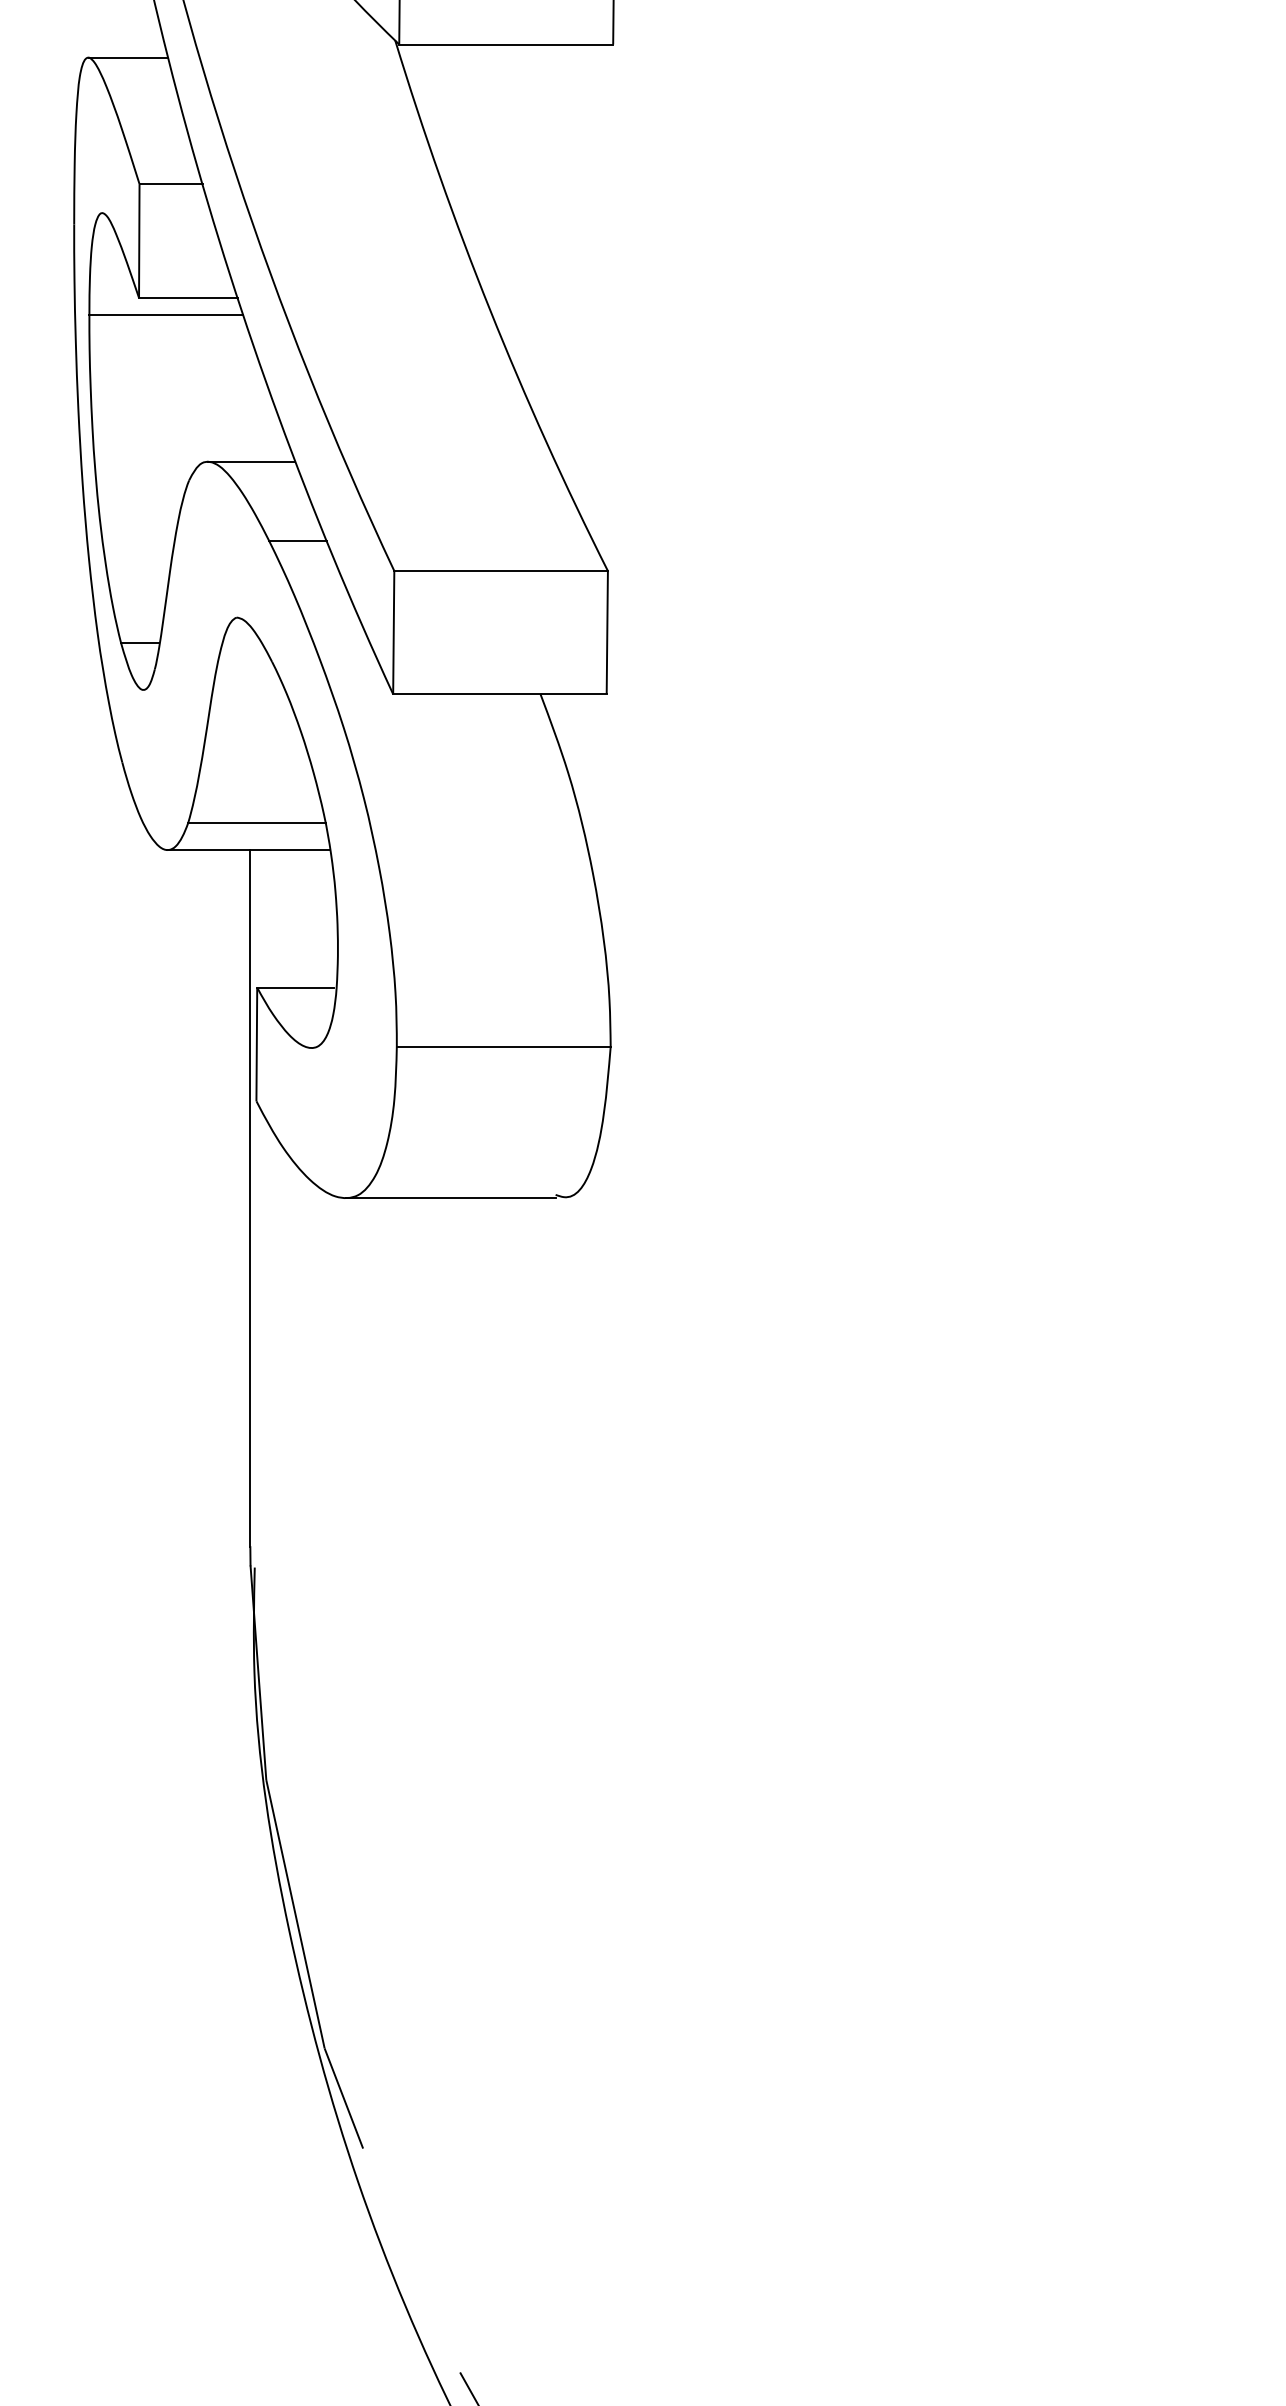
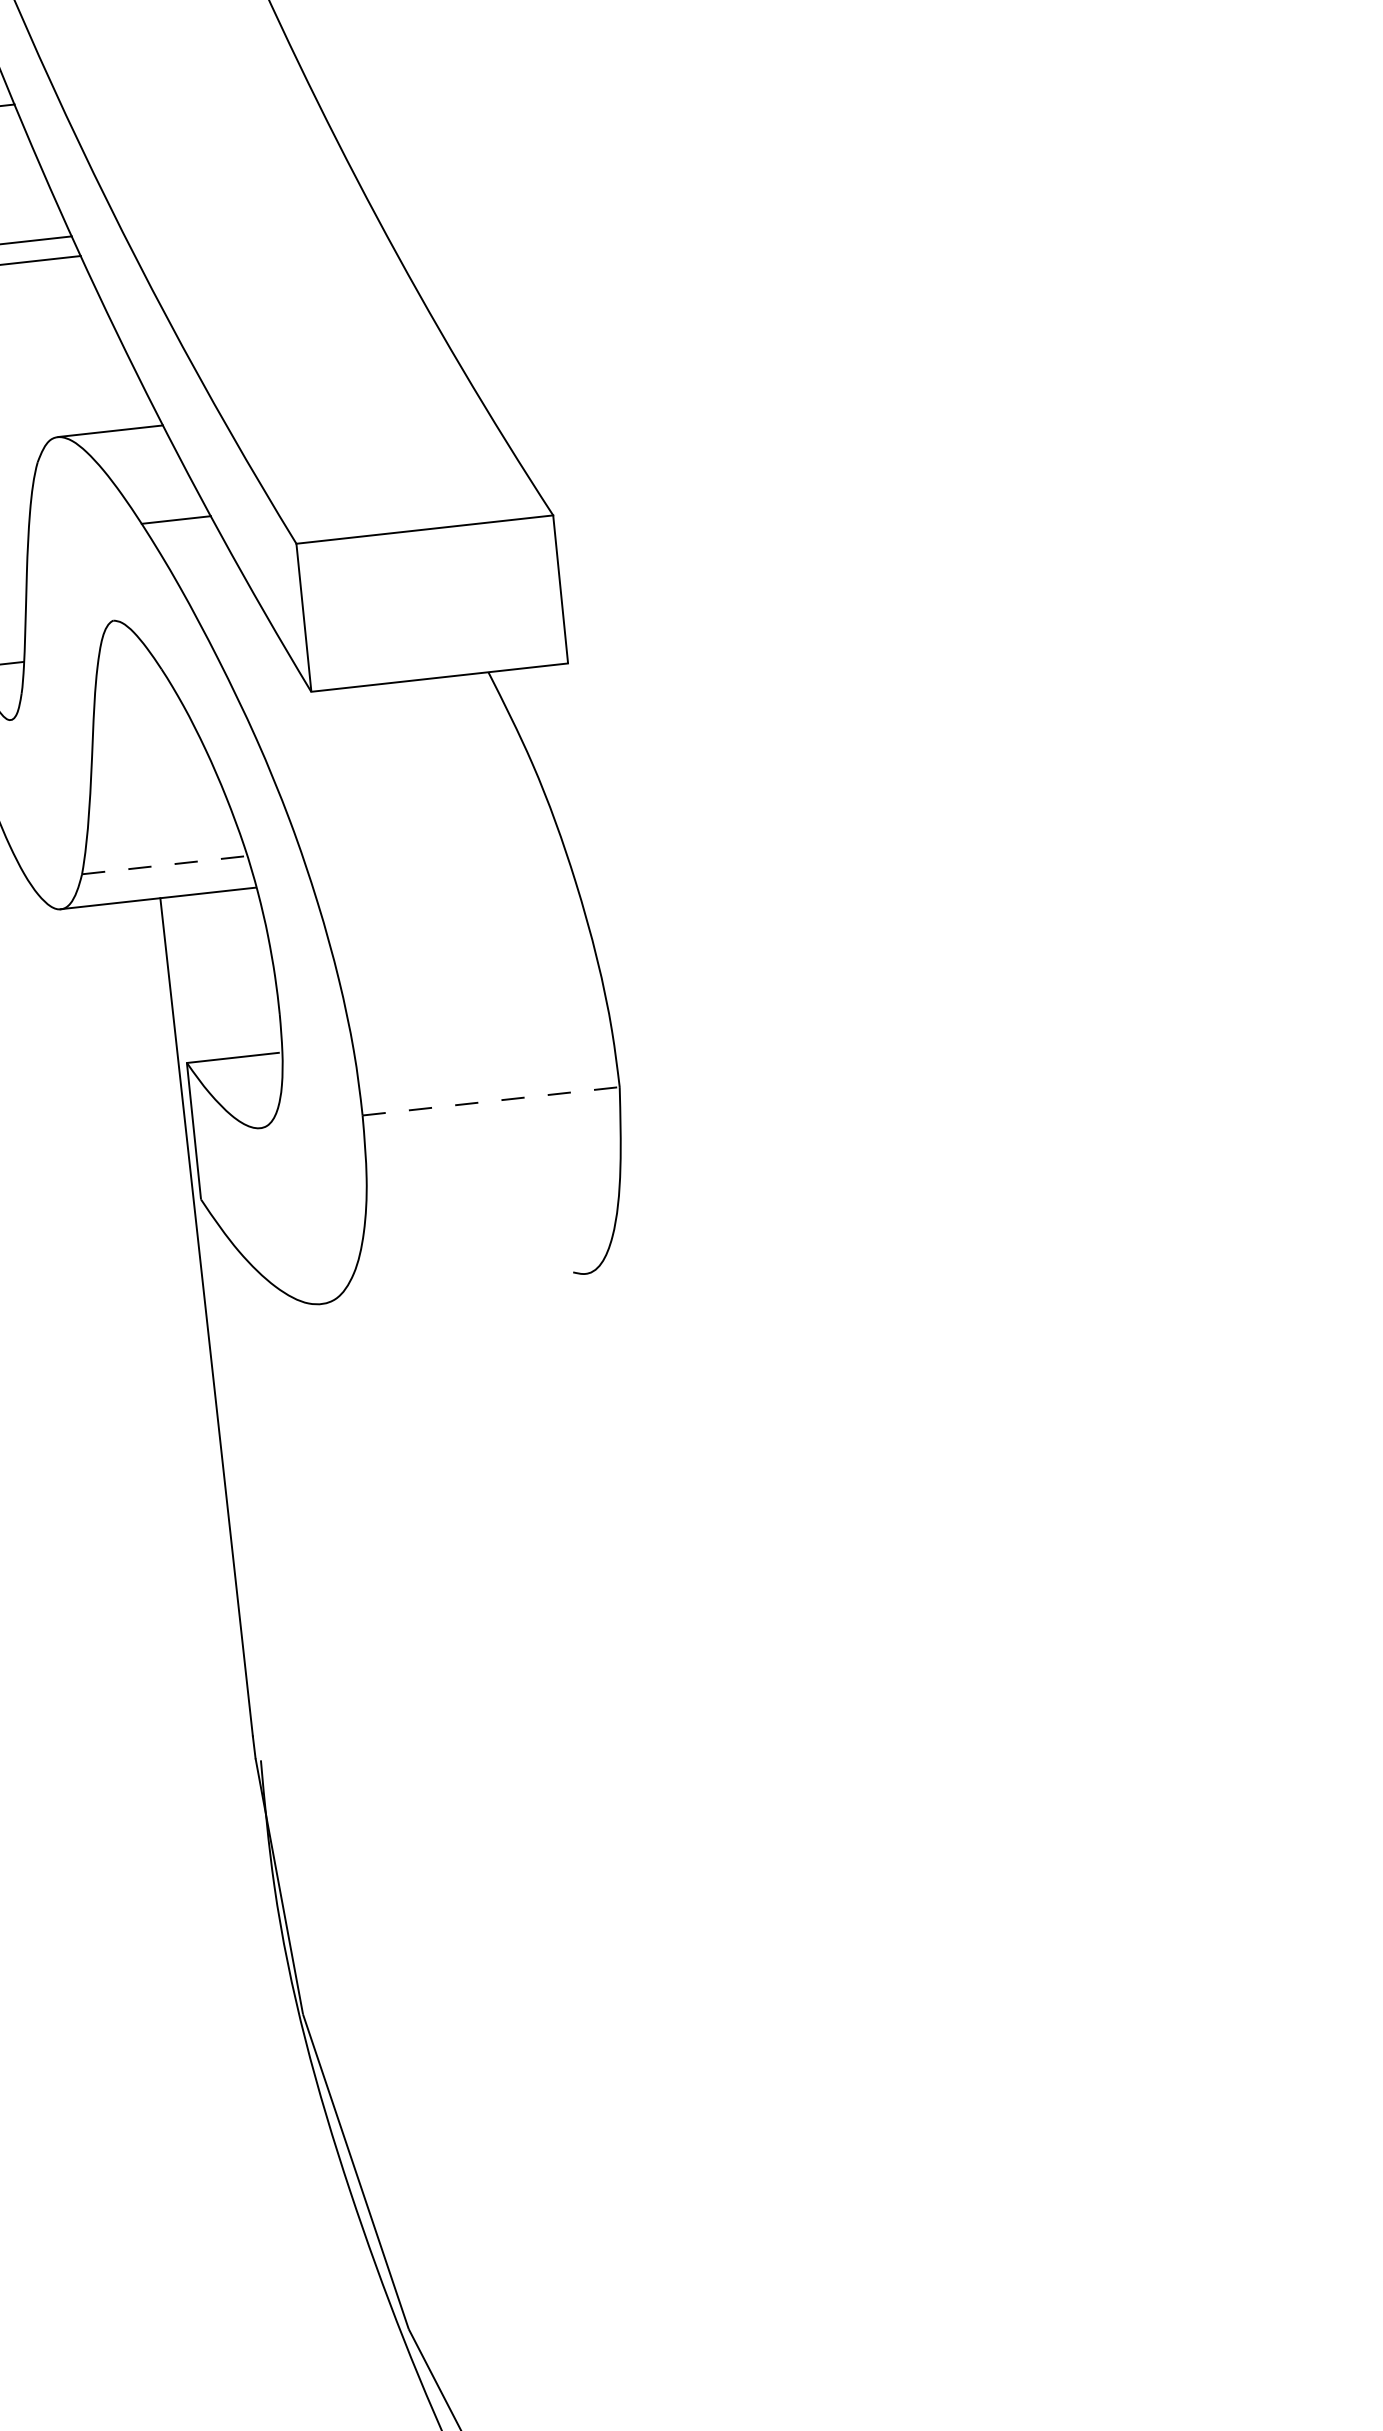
line: (256, 823) -> (164, 865), solid -> dashed
line: (503, 1046) -> (490, 1100), solid -> dashed
line: (450, 1198) -> (447, 1290), removed

